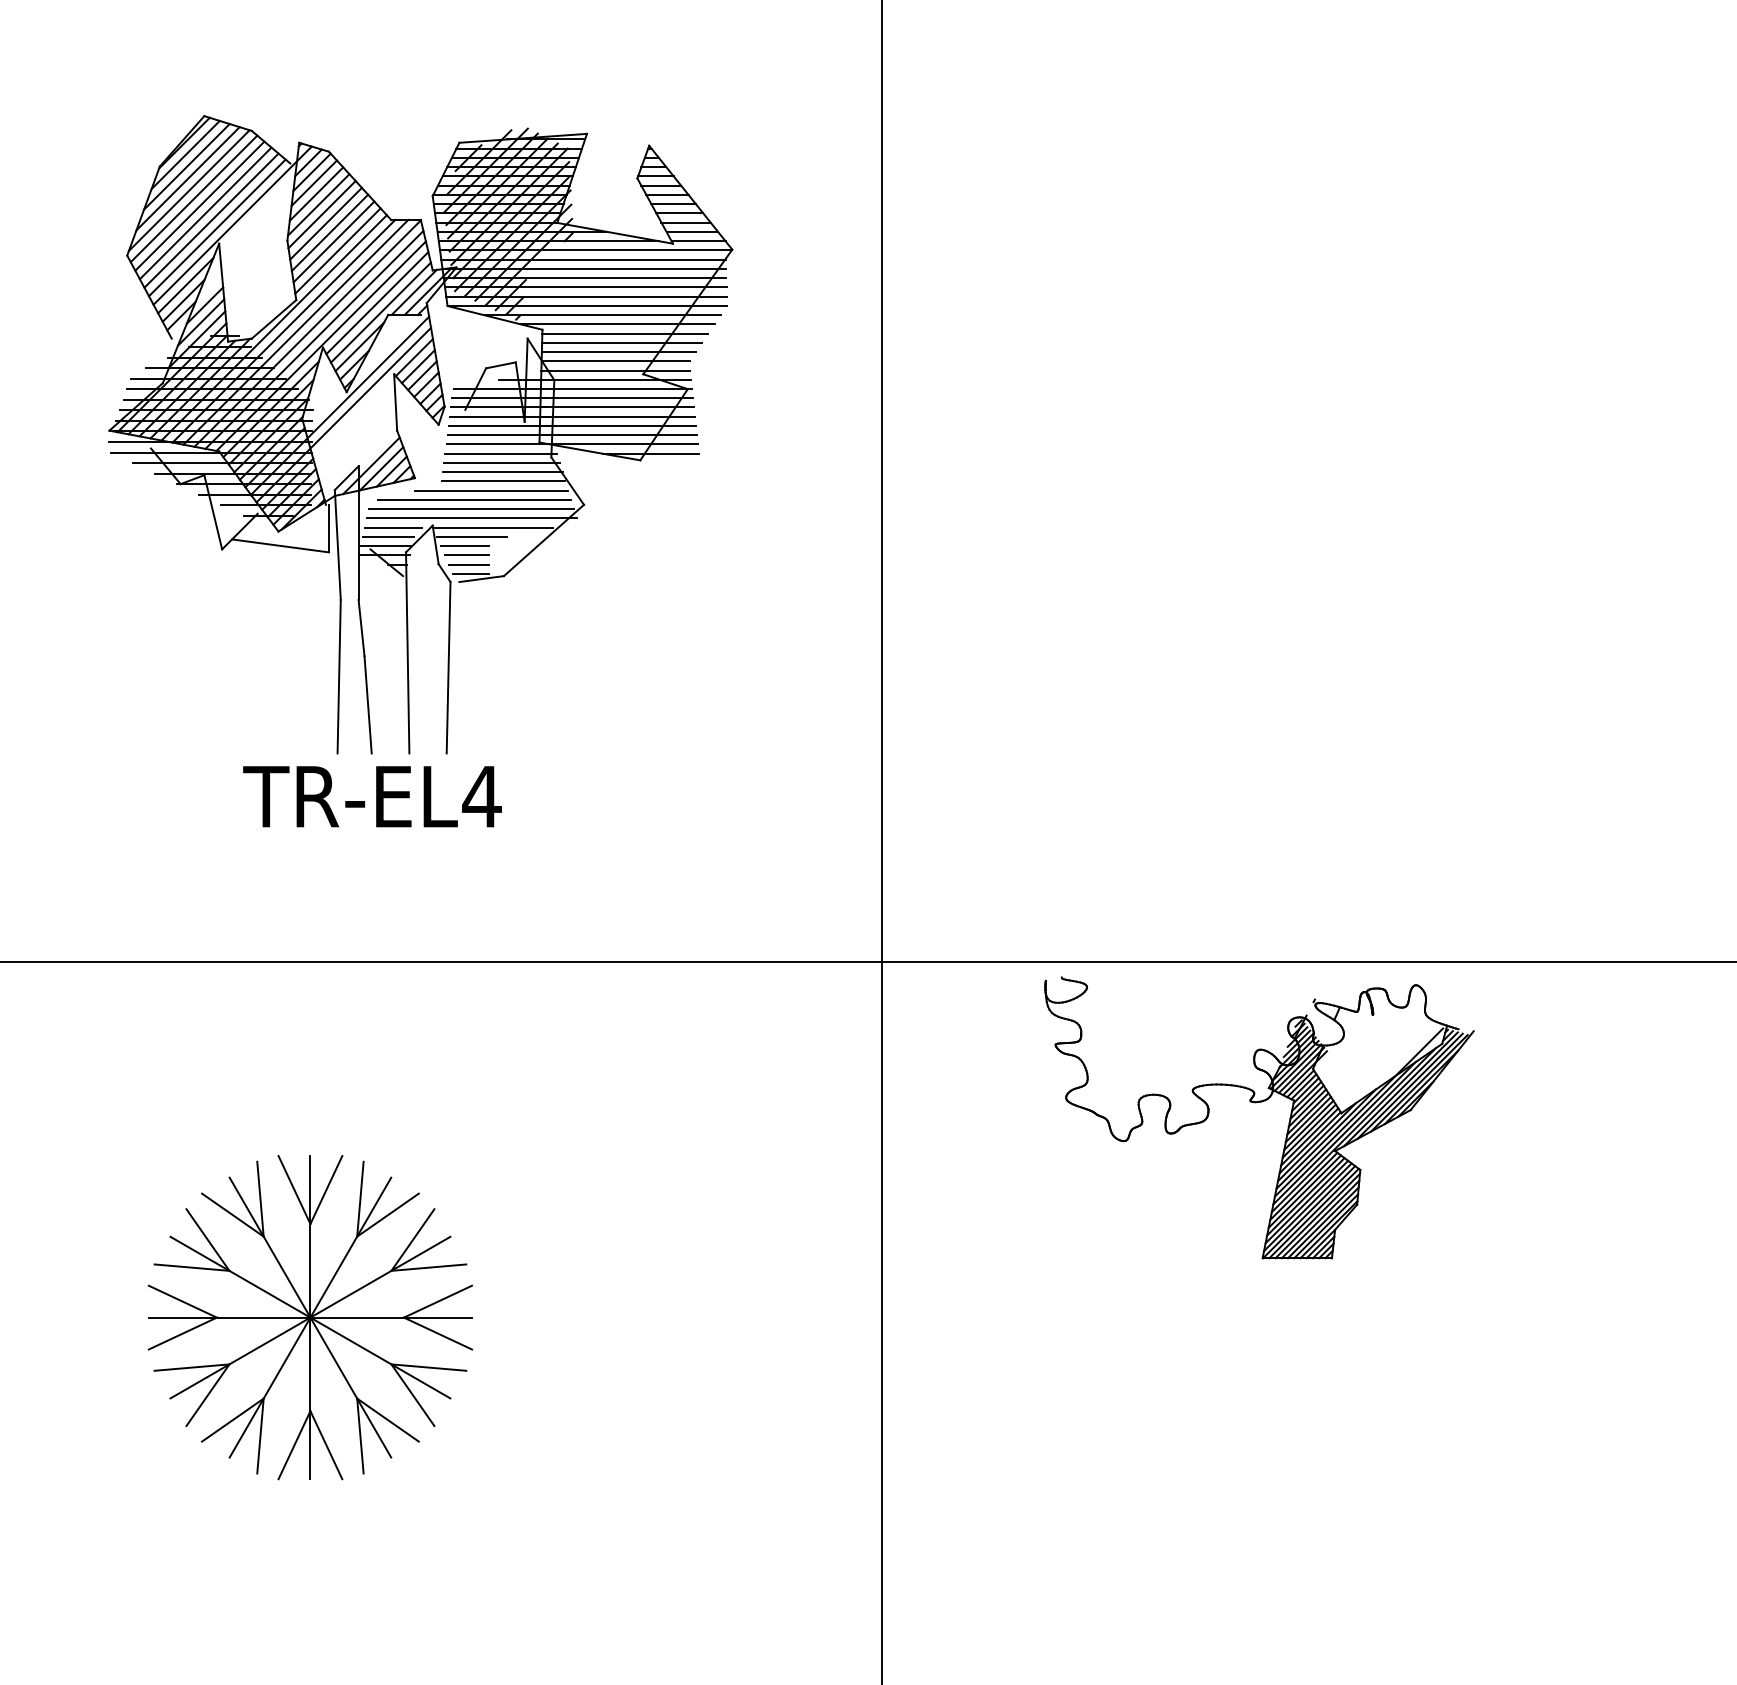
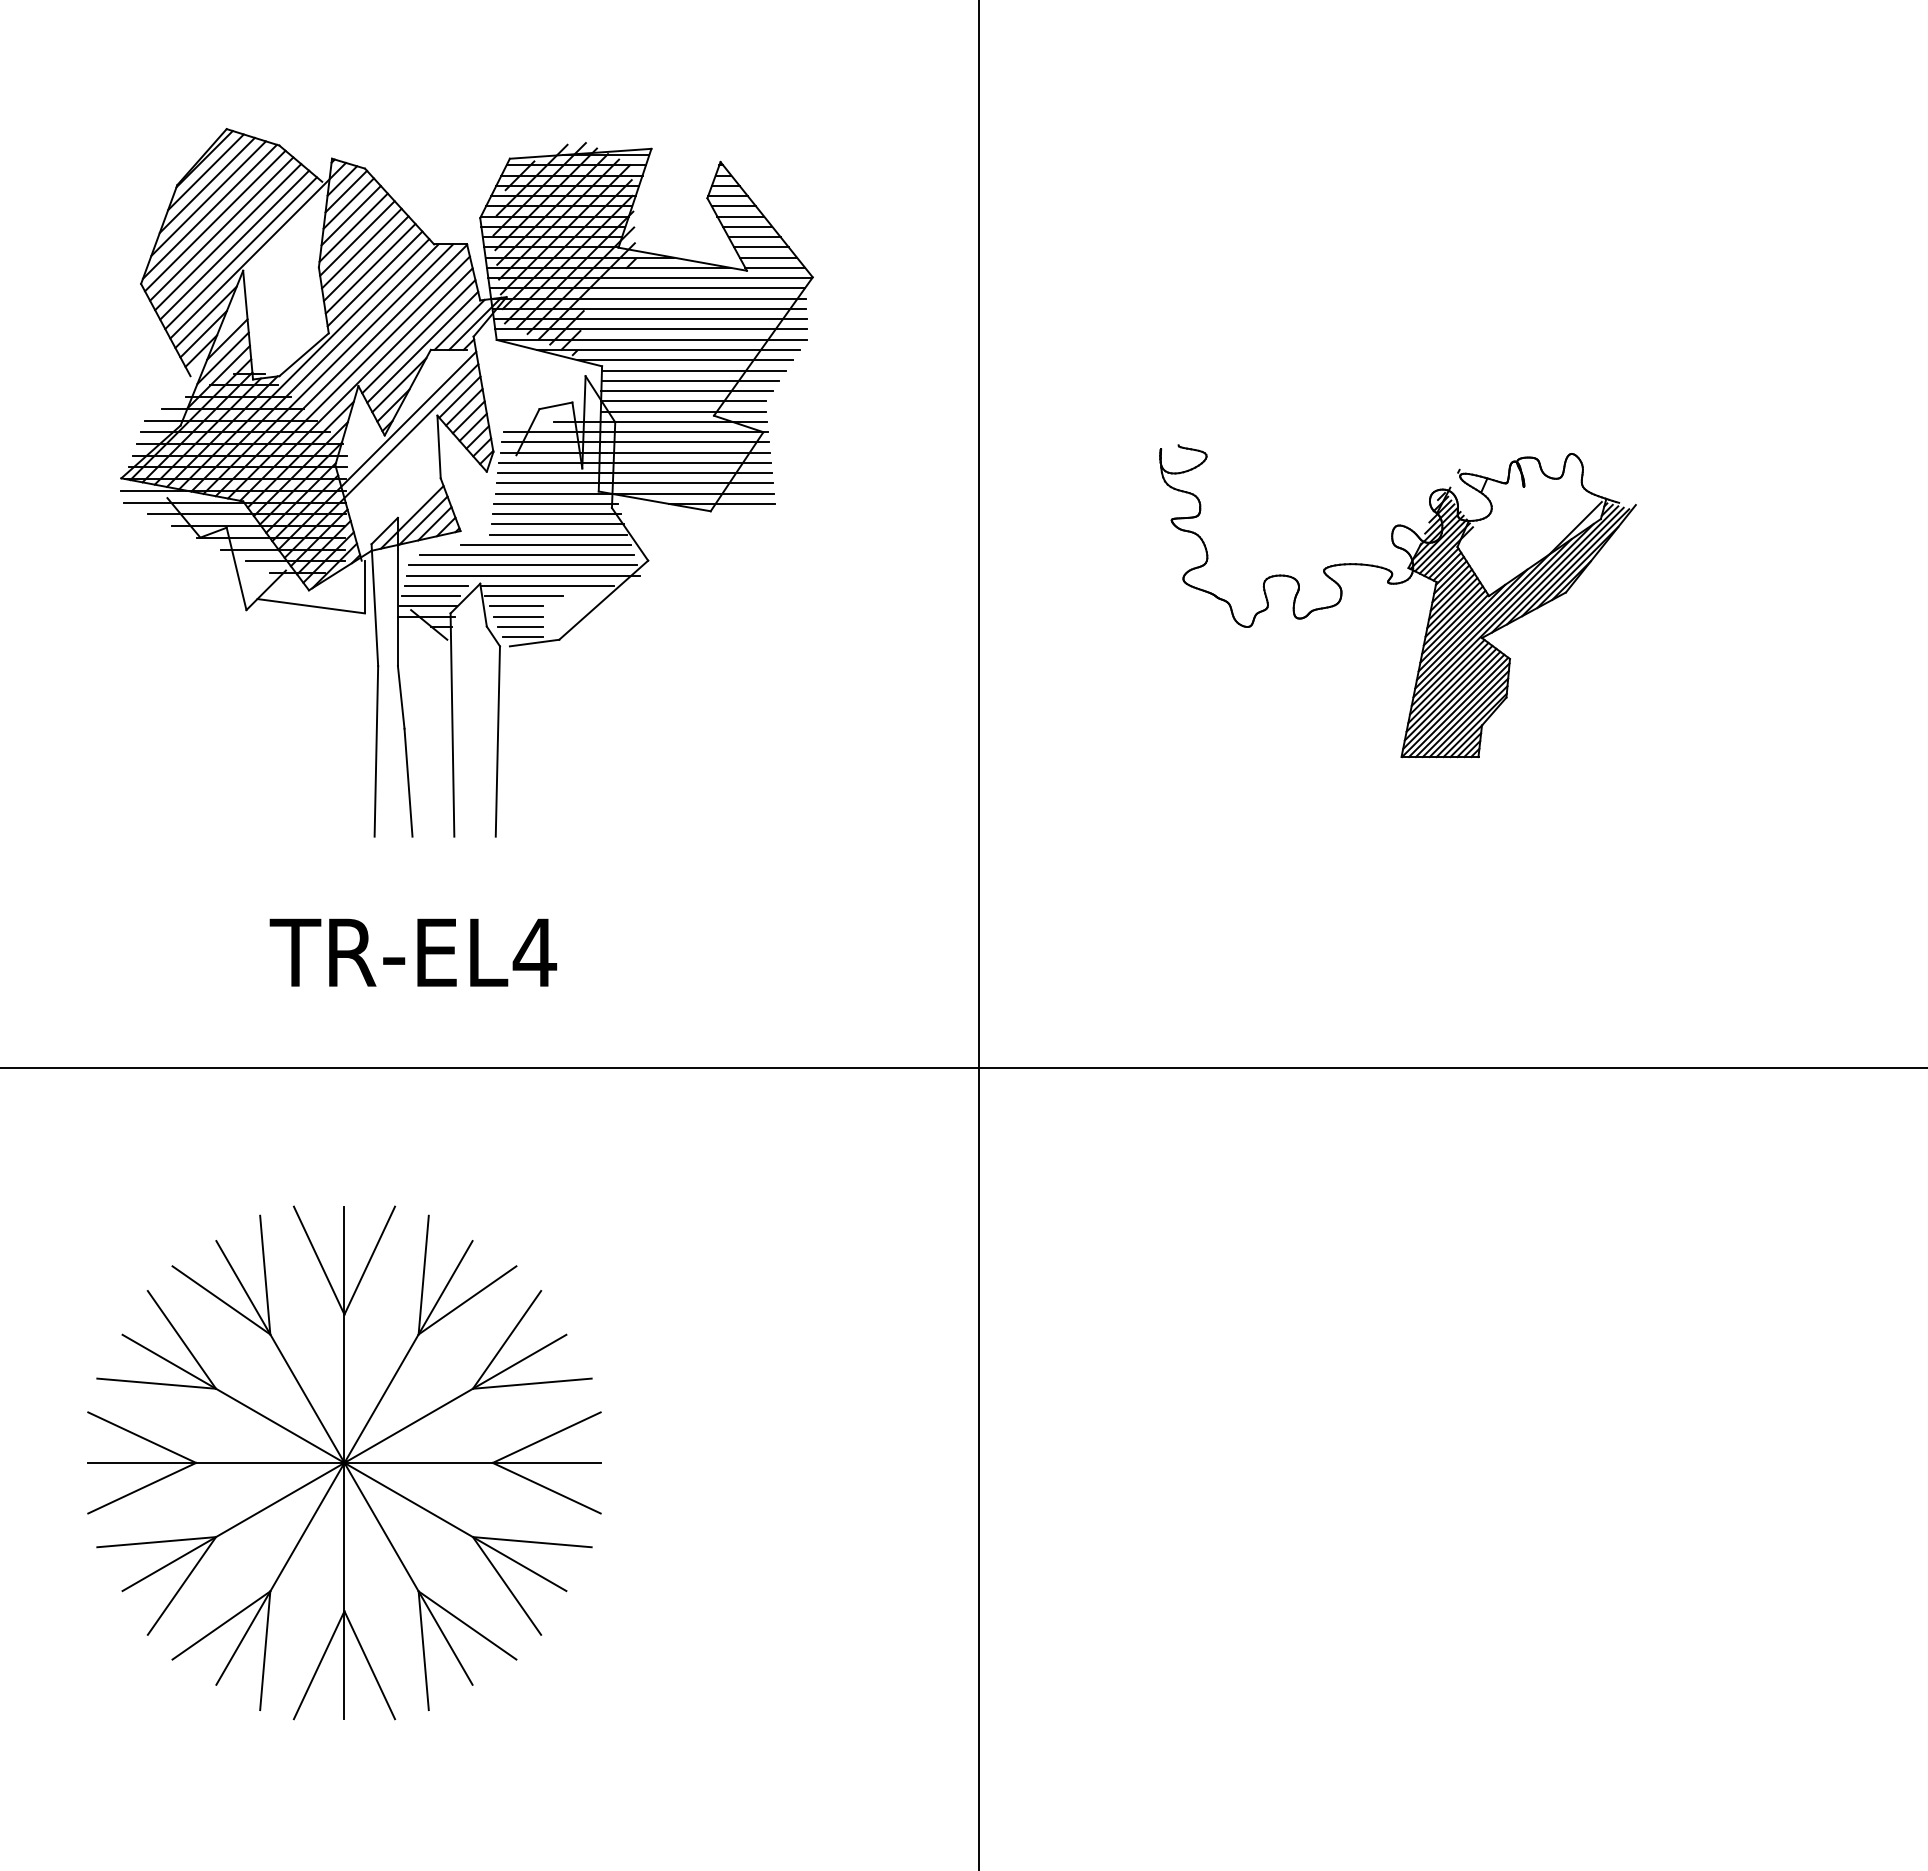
text: (372, 796) -> (413, 952), moved
part: (1258, 1102) -> (1397, 584), moved
part: (310, 1317) -> (344, 1462), size x1.43

